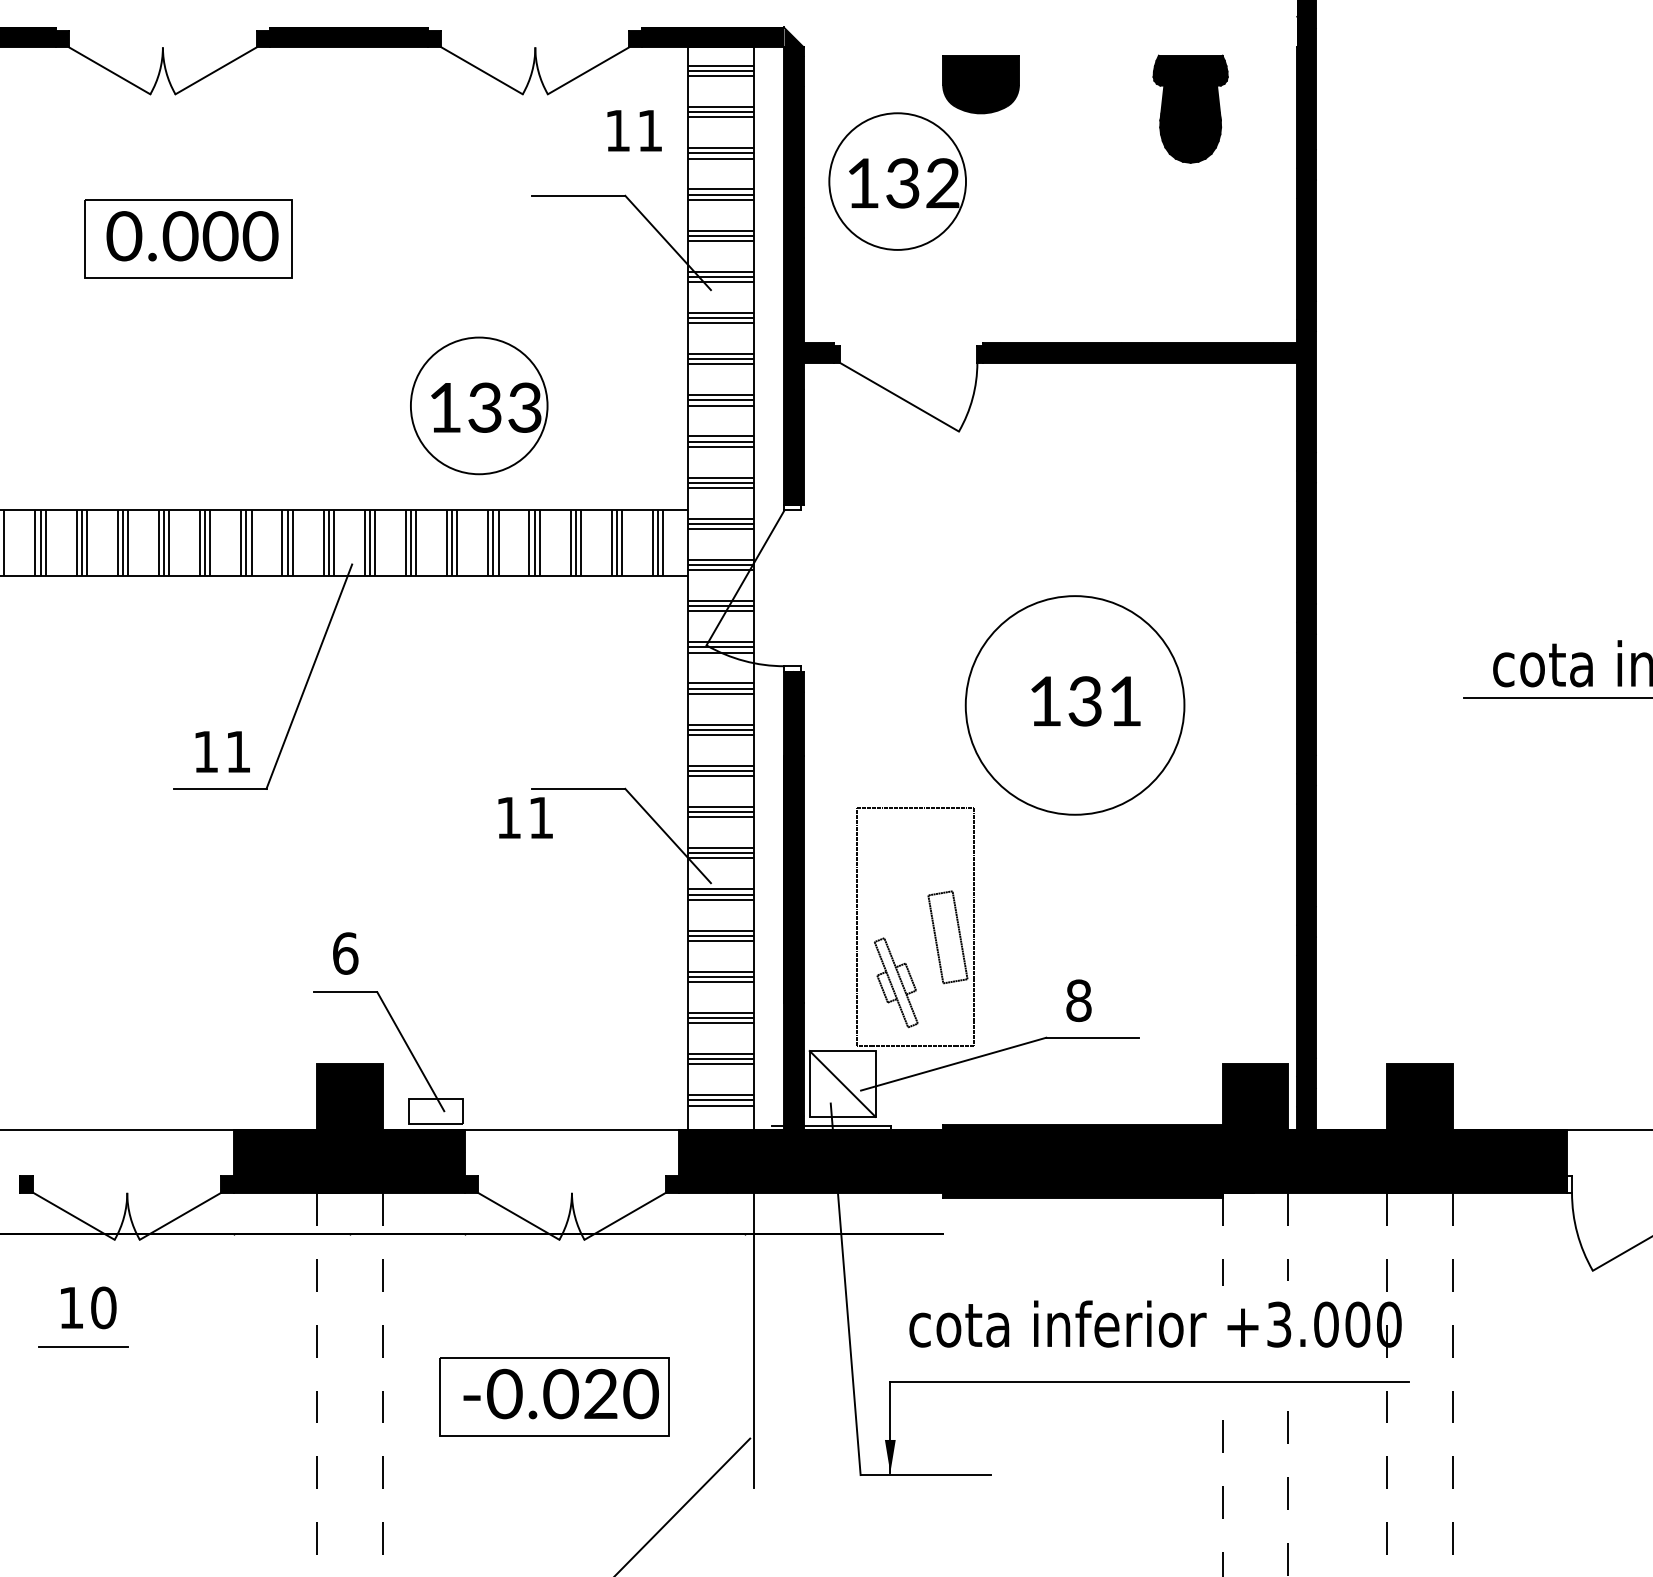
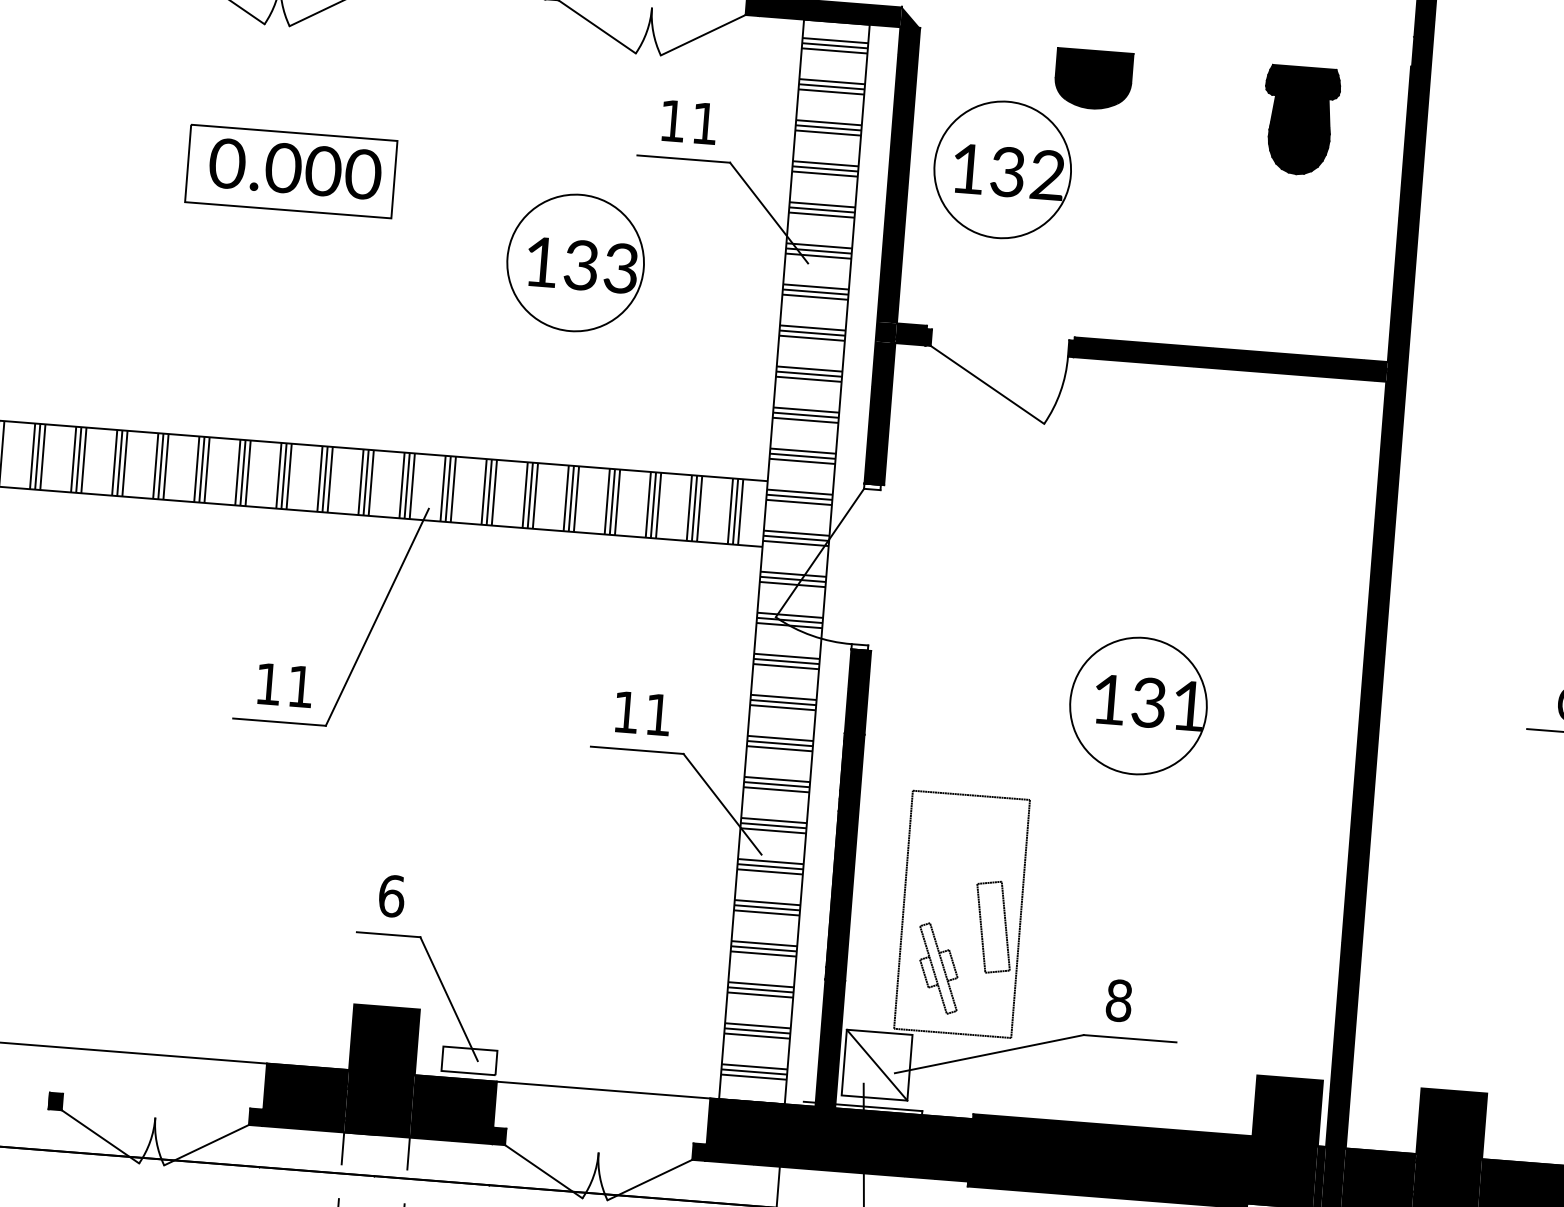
text: (634, 130) -> (689, 122), moved
part: (479, 405) -> (575, 262), moved
circle: (1074, 705) -> (1137, 706), size x0.62
text: (525, 817) -> (642, 713), moved

